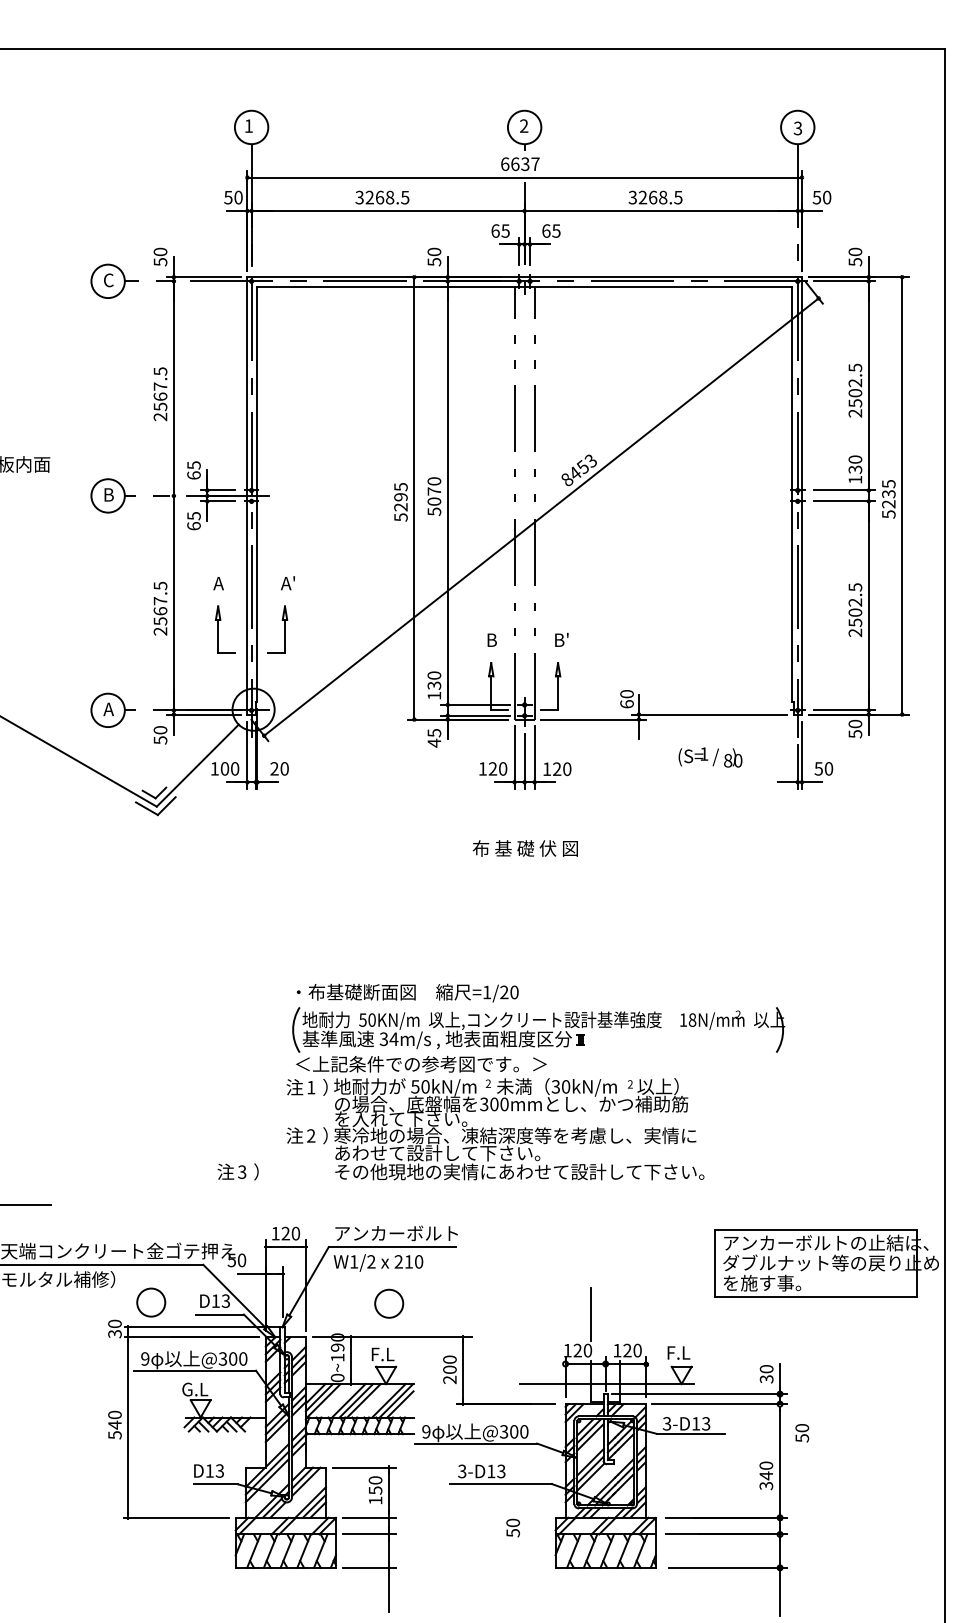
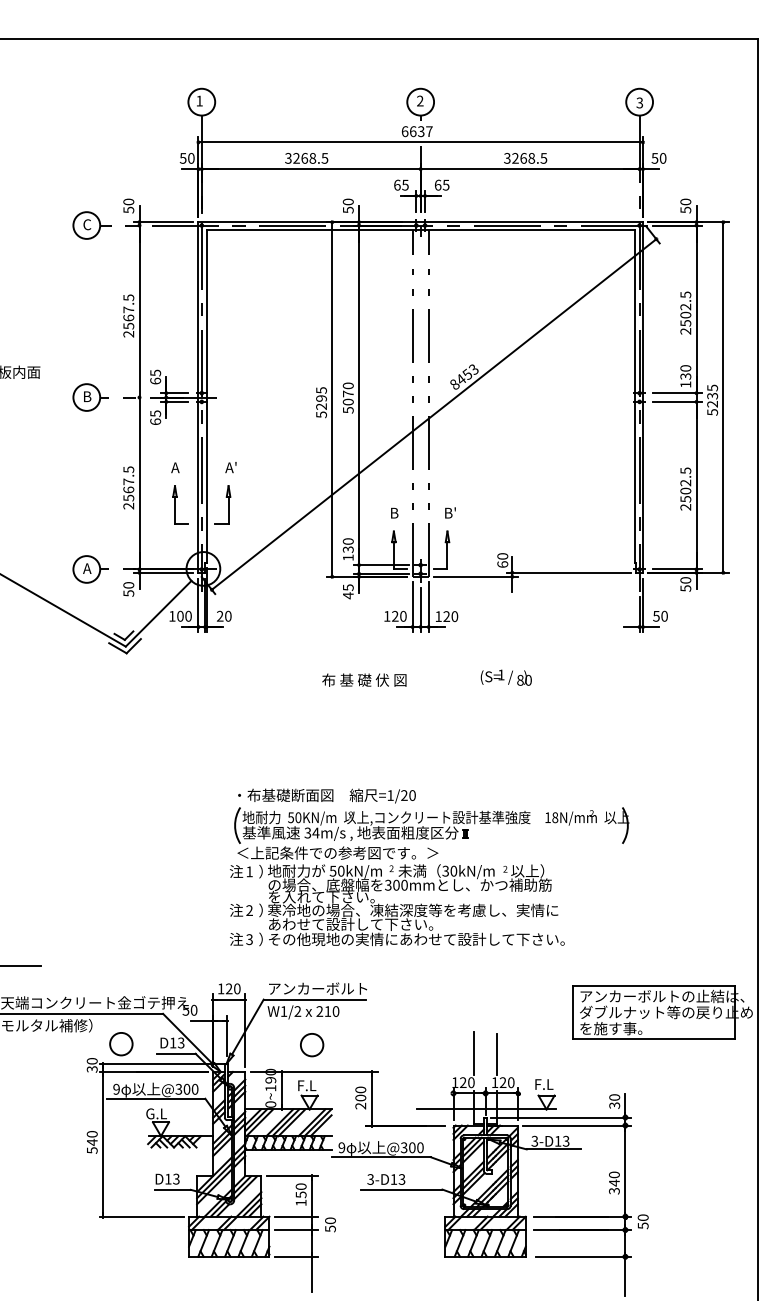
text: (710, 757) -> (506, 677), moved
text: (524, 848) -> (363, 680), moved
text: (237, 1171) -> (245, 939), moved
line: (619, 1315) -> (496, 1054), added
text: (802, 1433) -> (643, 1222), moved
text: (512, 1527) -> (329, 1224), moved

